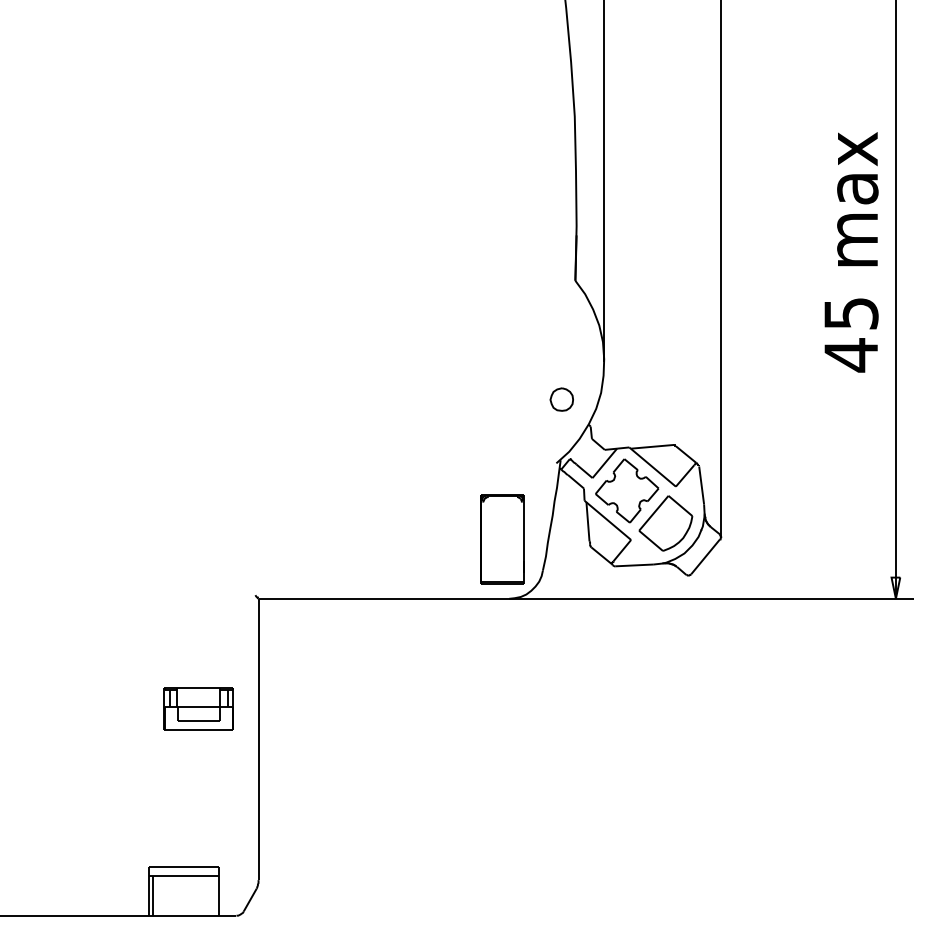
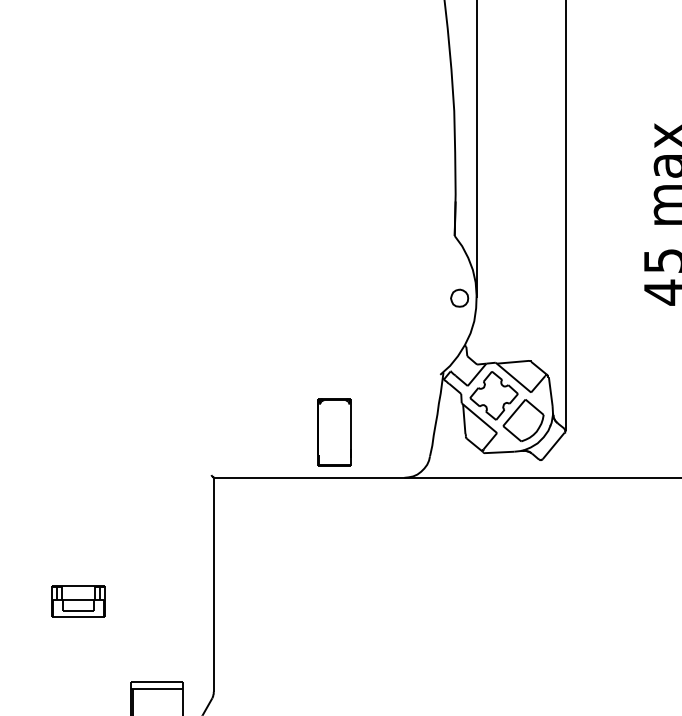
part: (561, 399) -> (459, 298), moved
part: (502, 539) -> (334, 432), moved
part: (198, 708) -> (78, 600), moved

